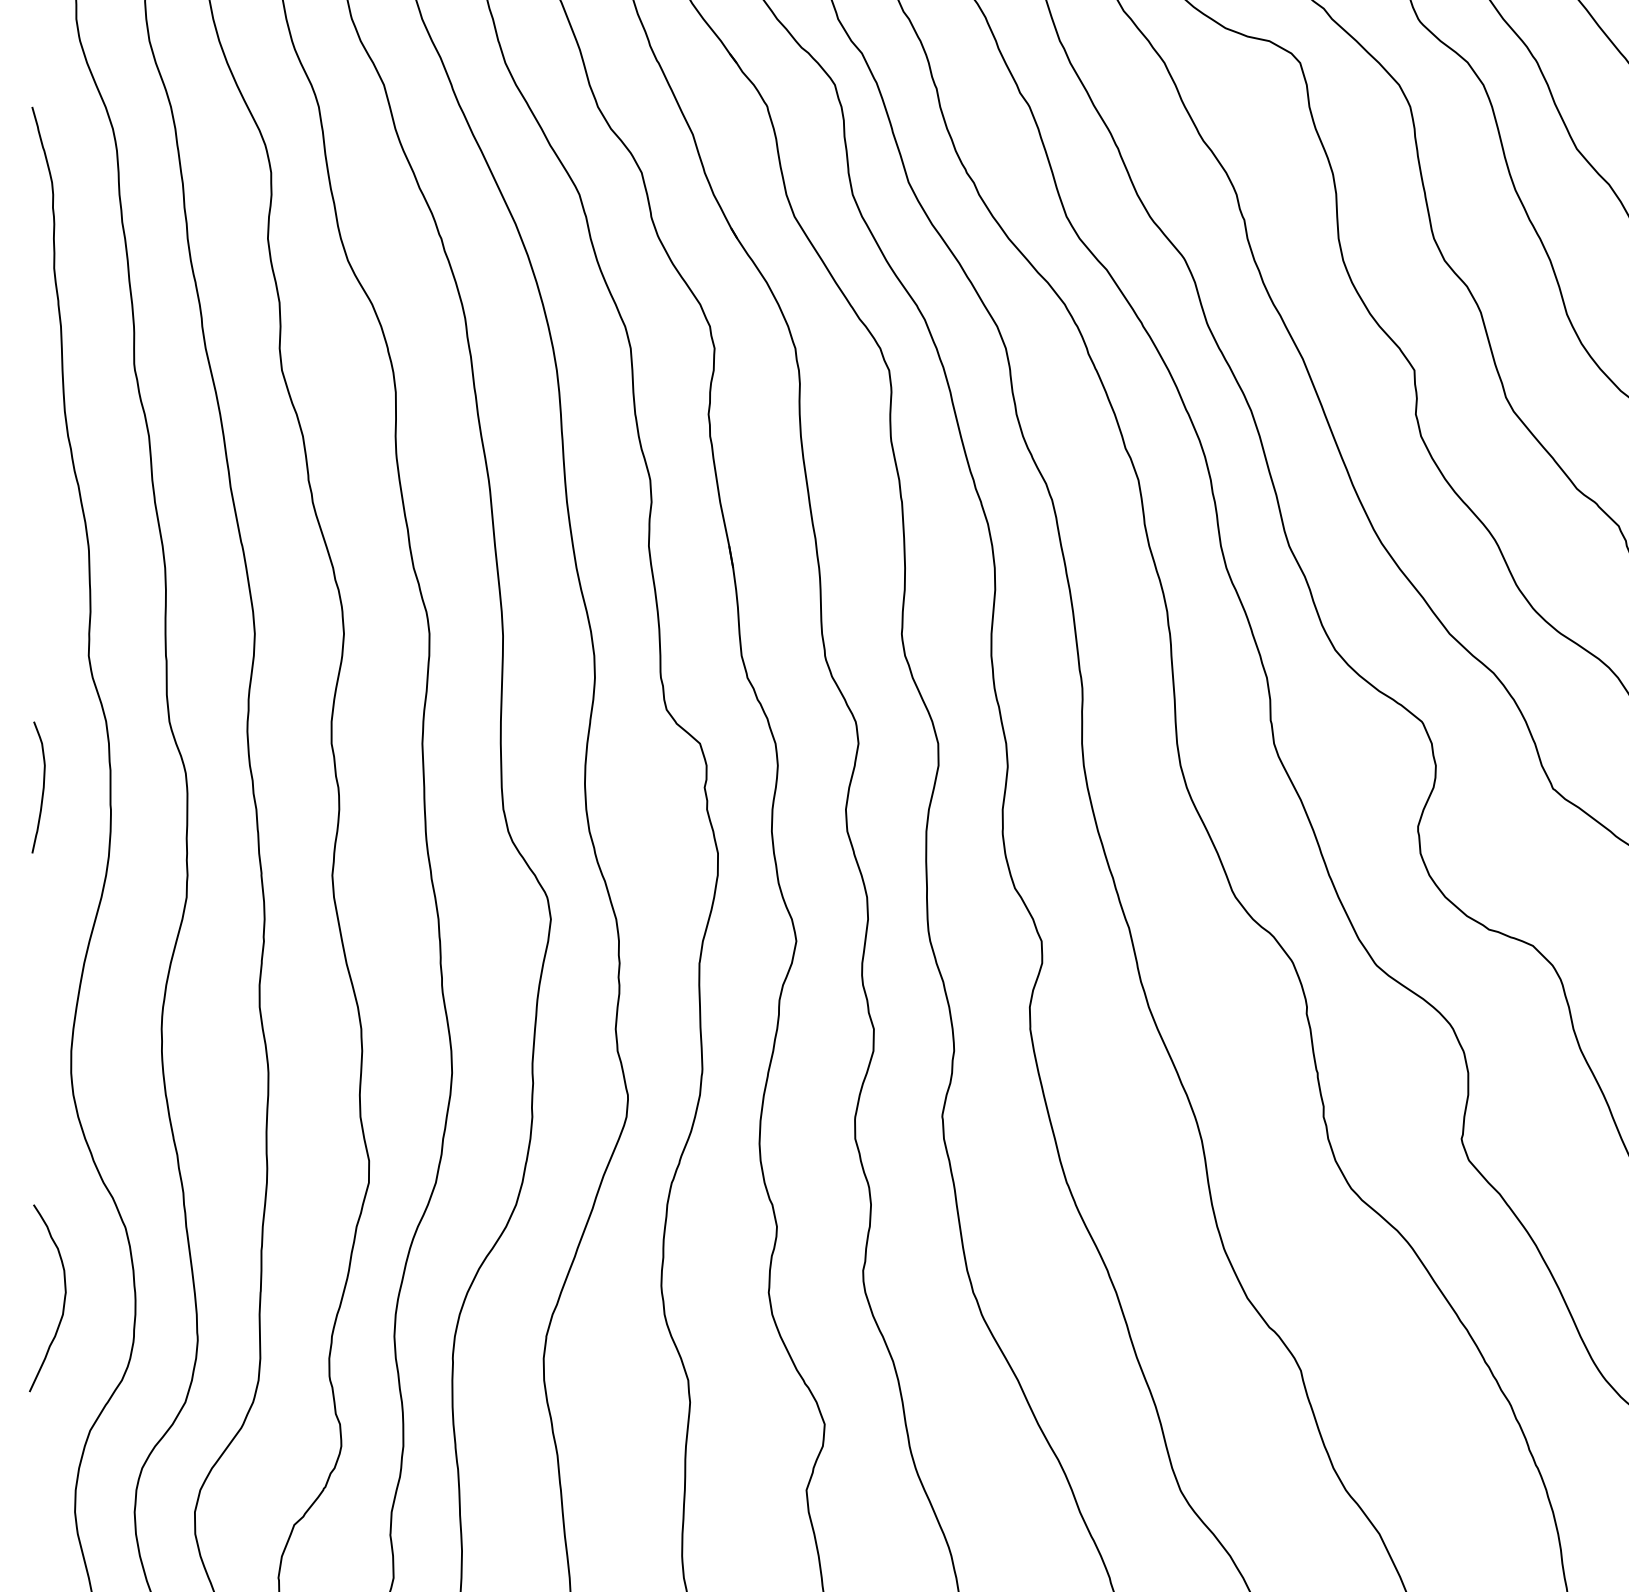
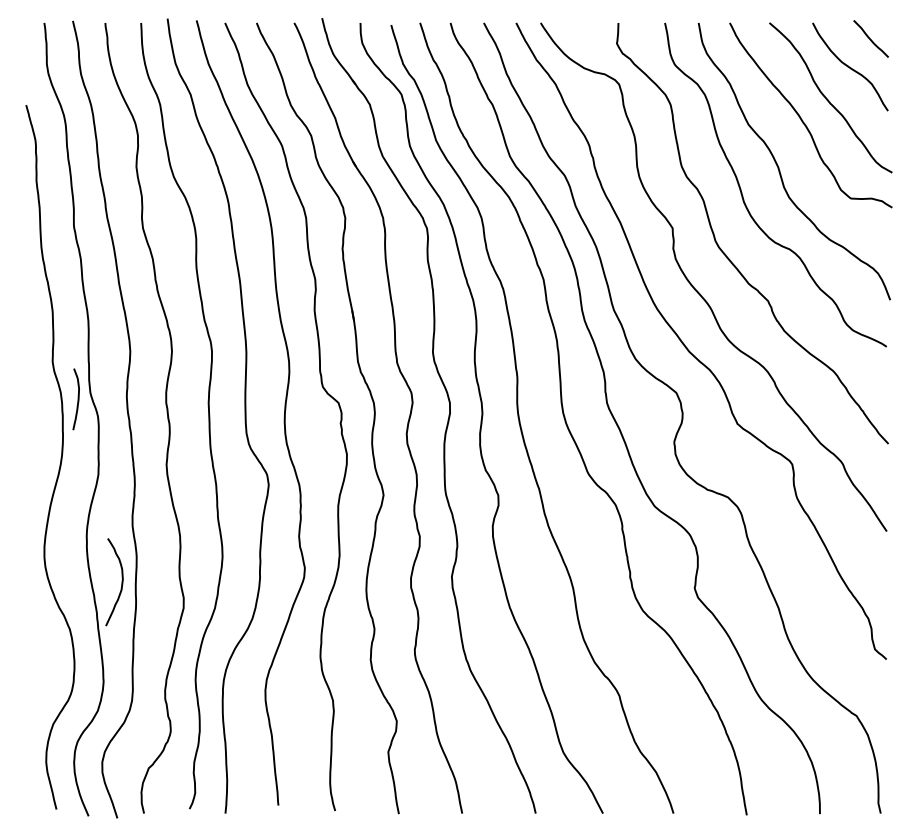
curve: (41, 787) -> (77, 399), moved
curve: (62, 1298) -> (121, 582), moved

